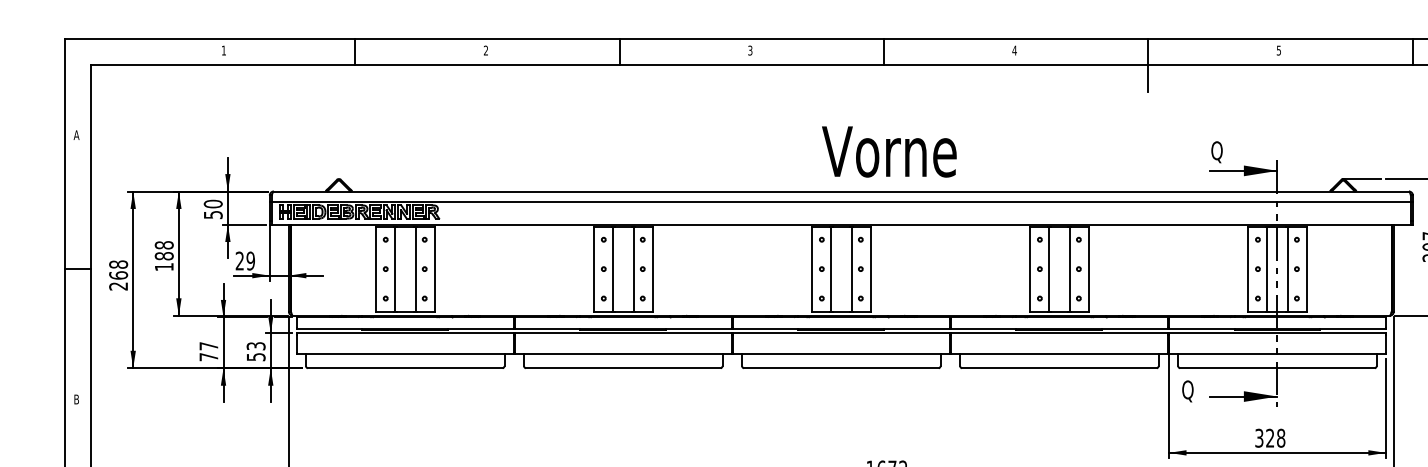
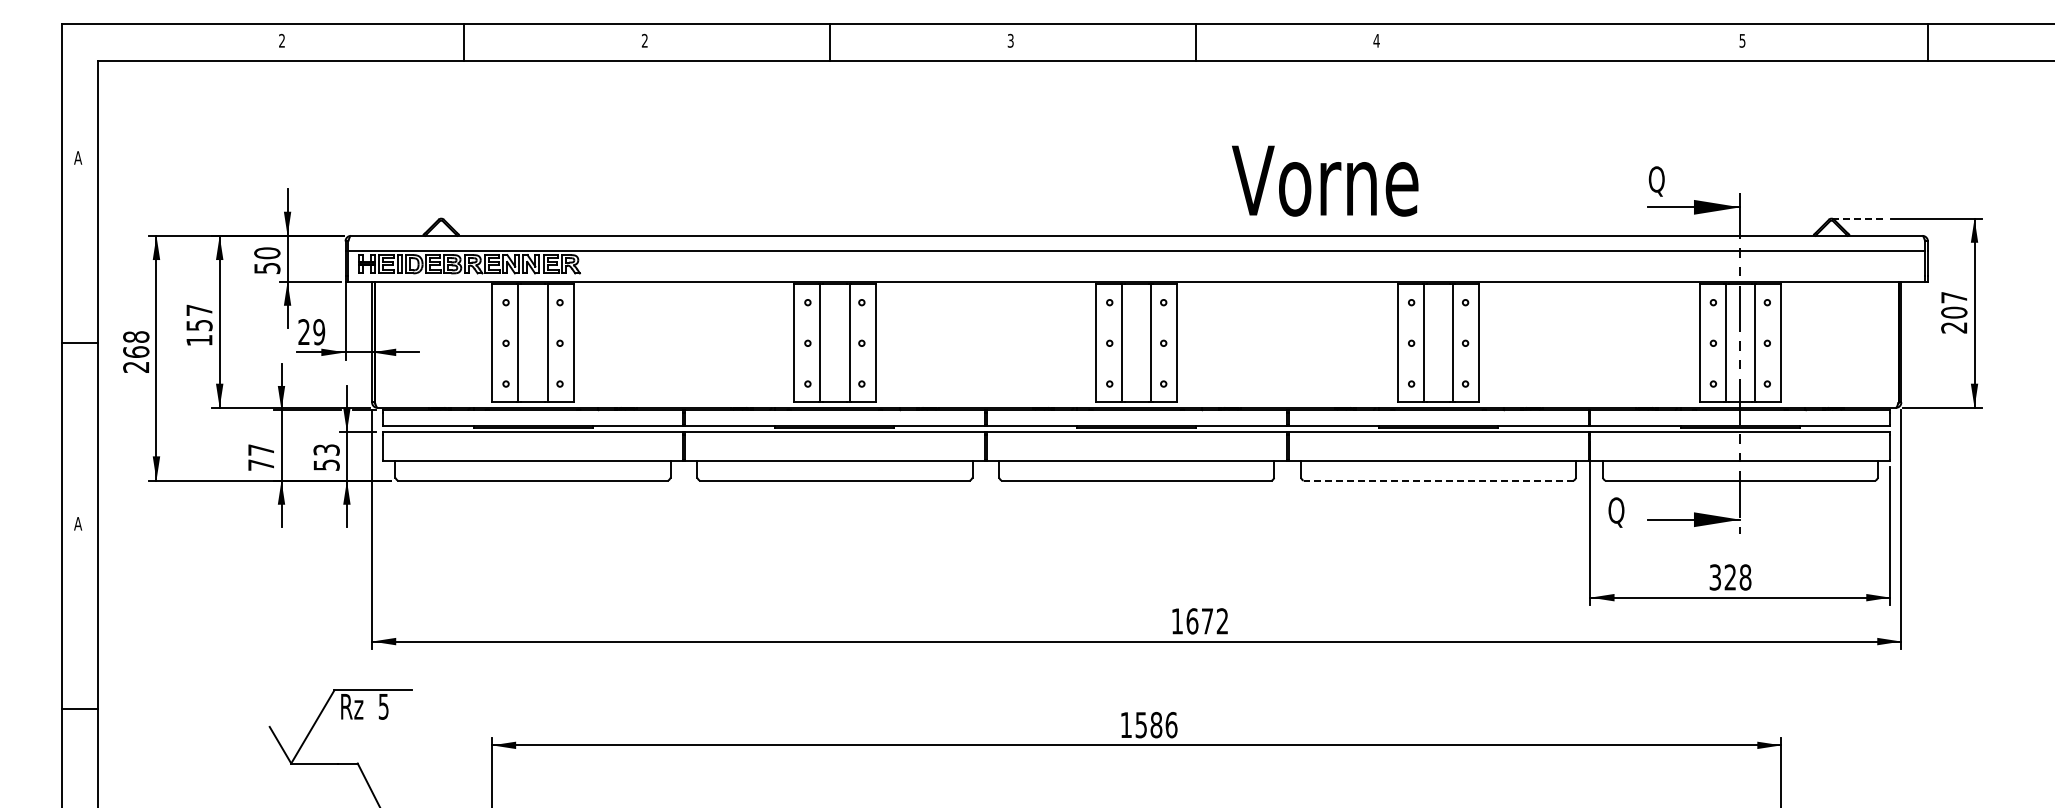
text: (223, 50) -> (281, 40), 1 -> 2
line: (1148, 64) -> (1561, 60), removed
text: (889, 151) -> (1325, 180), moved
line: (1362, 178) -> (1858, 218), solid -> dashed
text: (164, 250) -> (199, 317), 188 -> 157
line: (1059, 368) -> (1438, 480), solid -> dashed
text: (76, 399) -> (78, 523), B -> A

